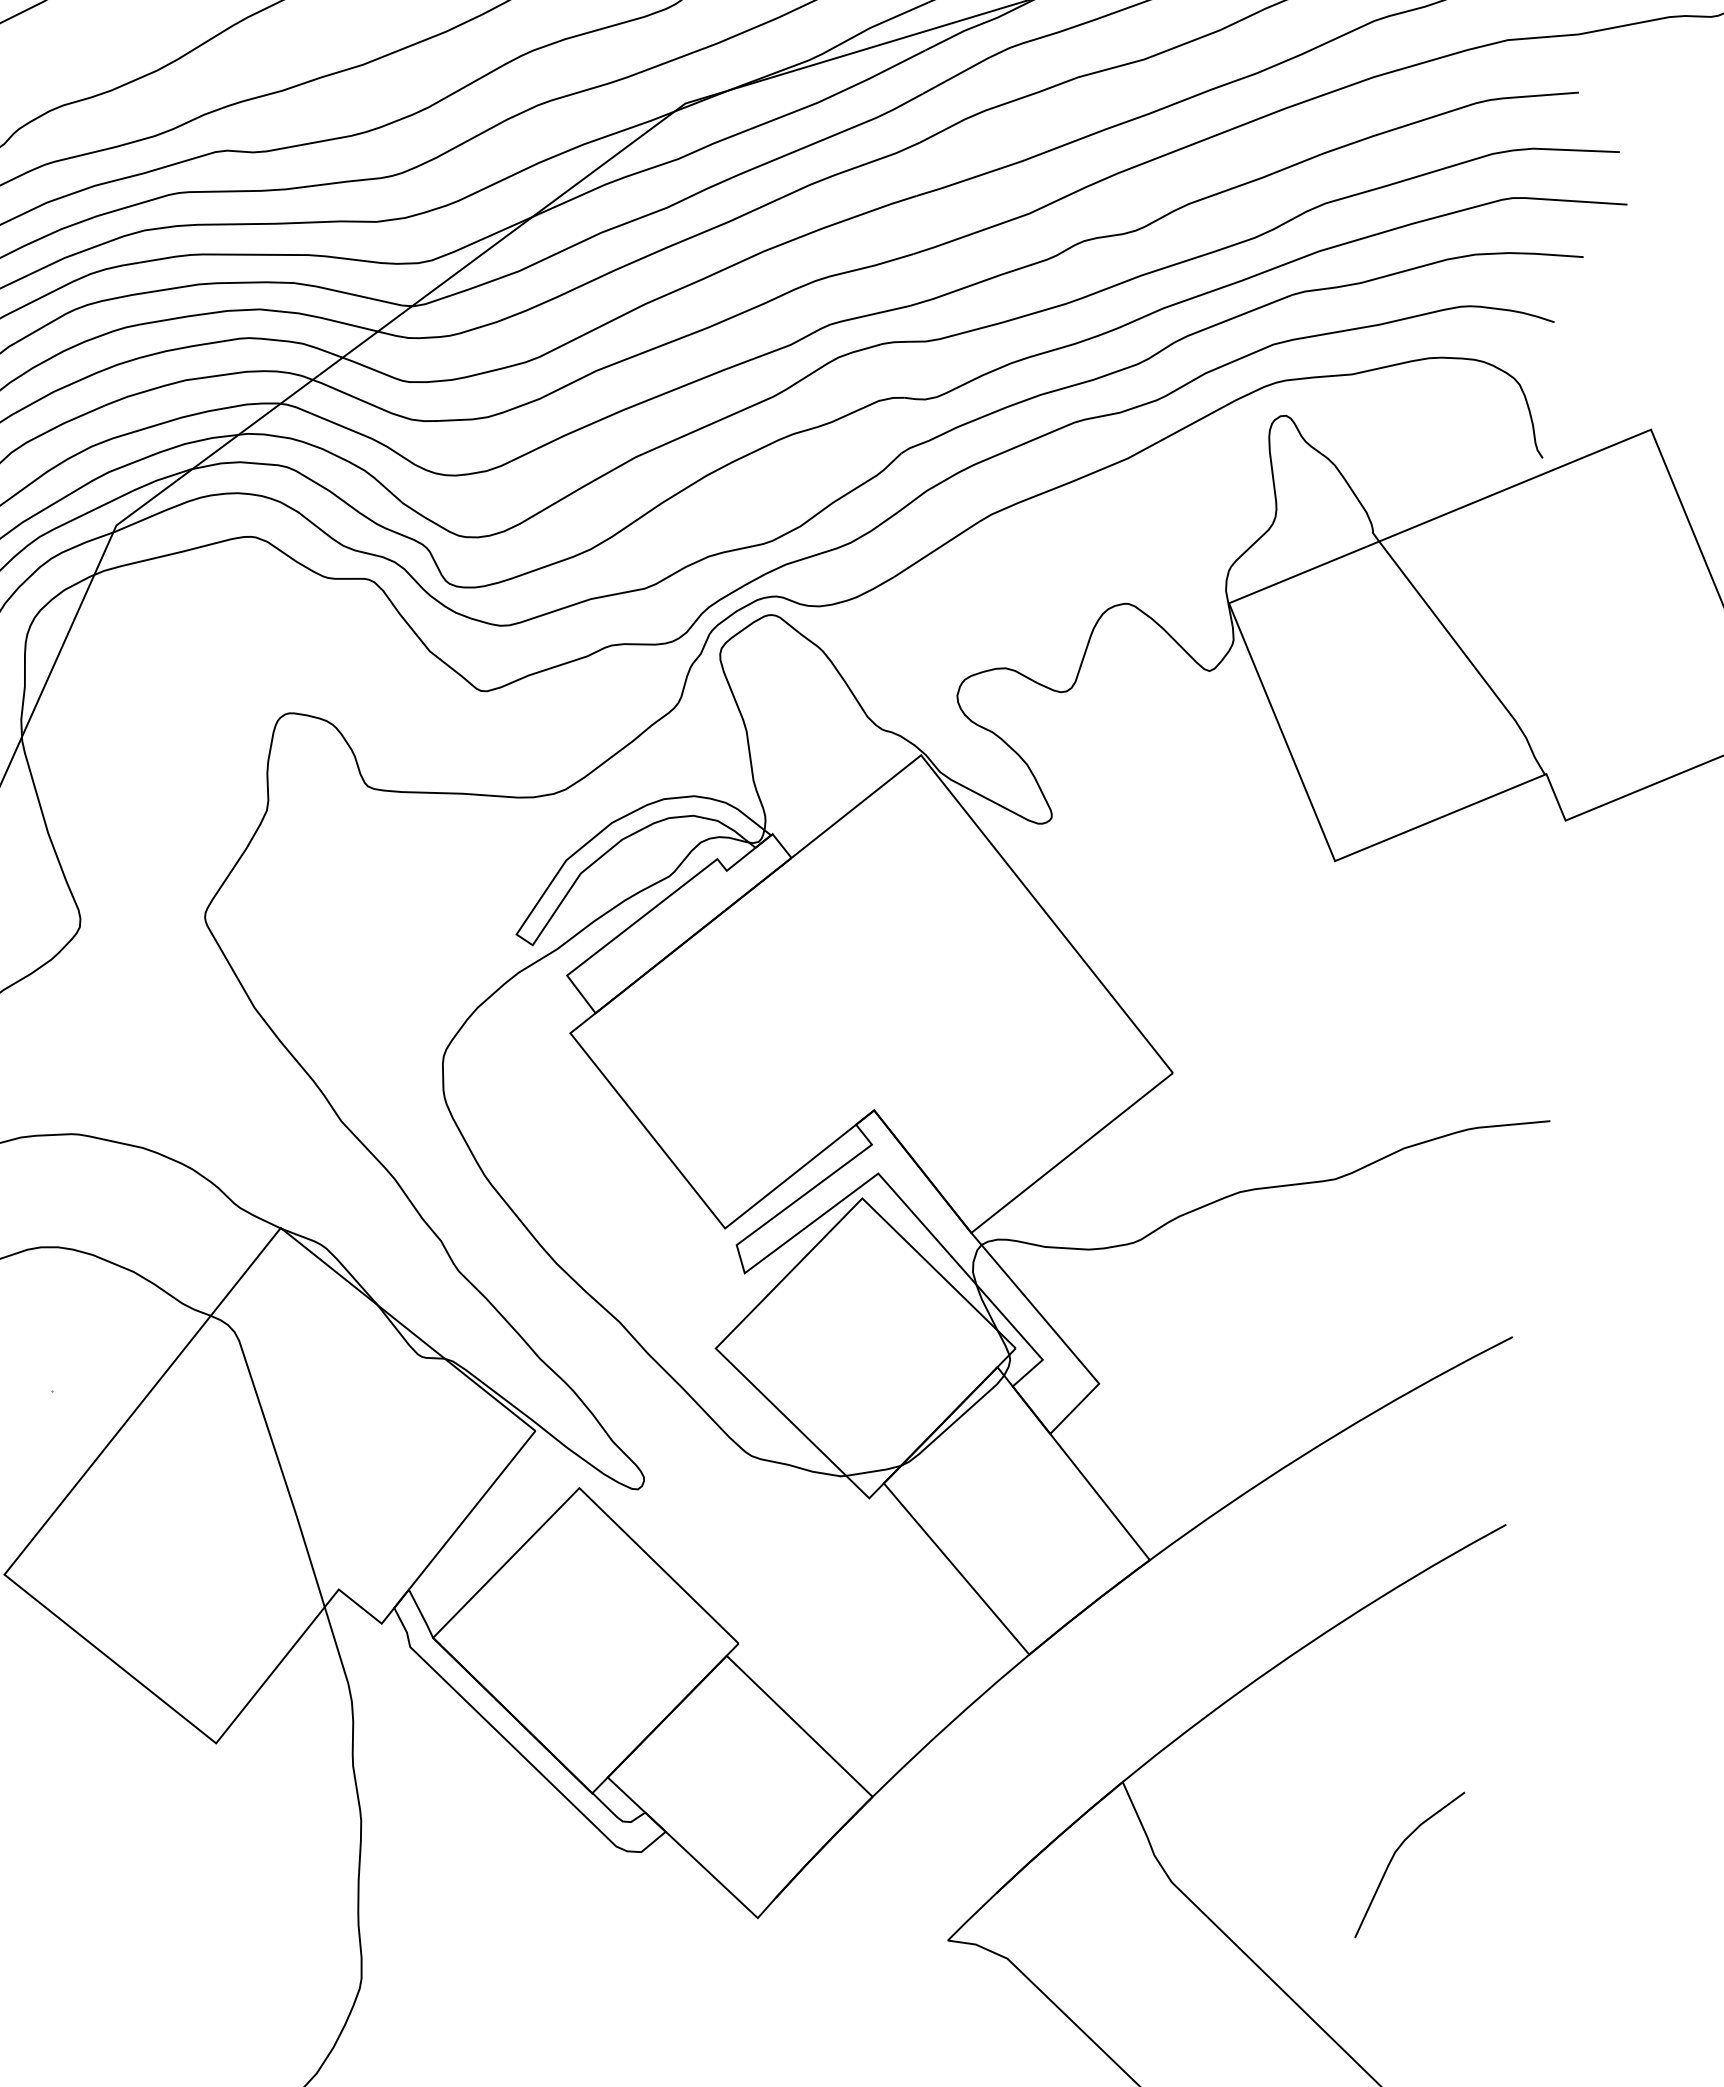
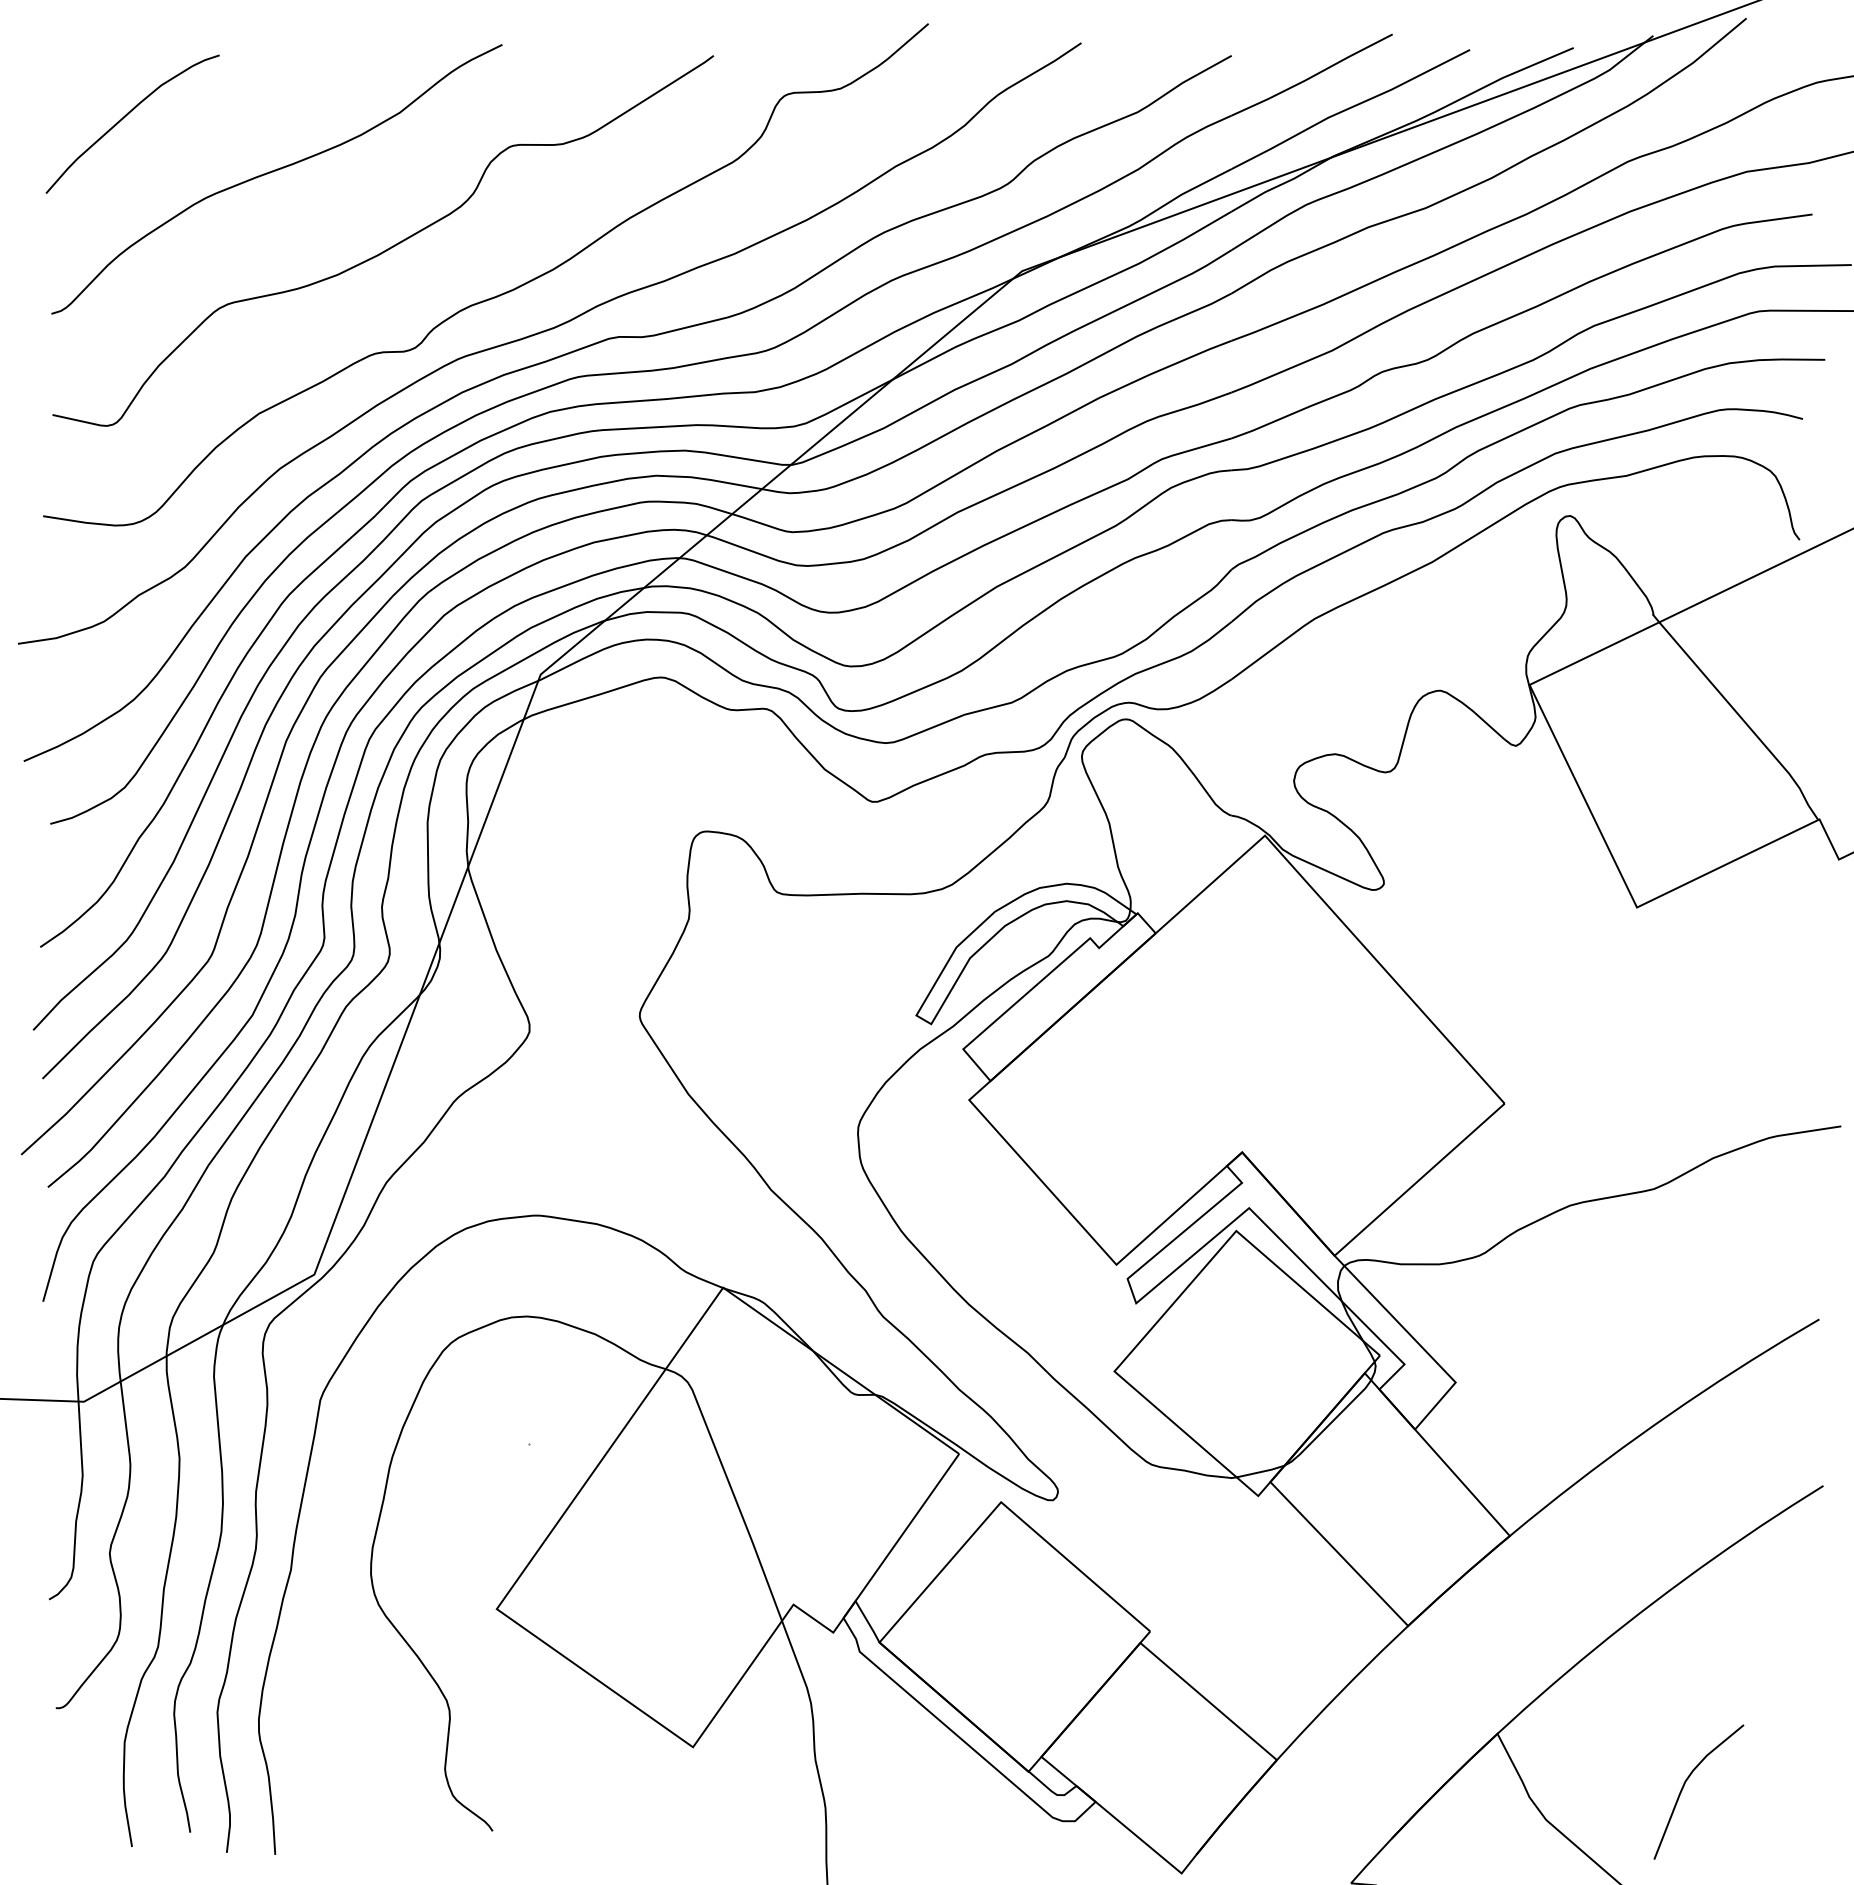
curve: (1395, 1855) -> (1685, 1784), moved

